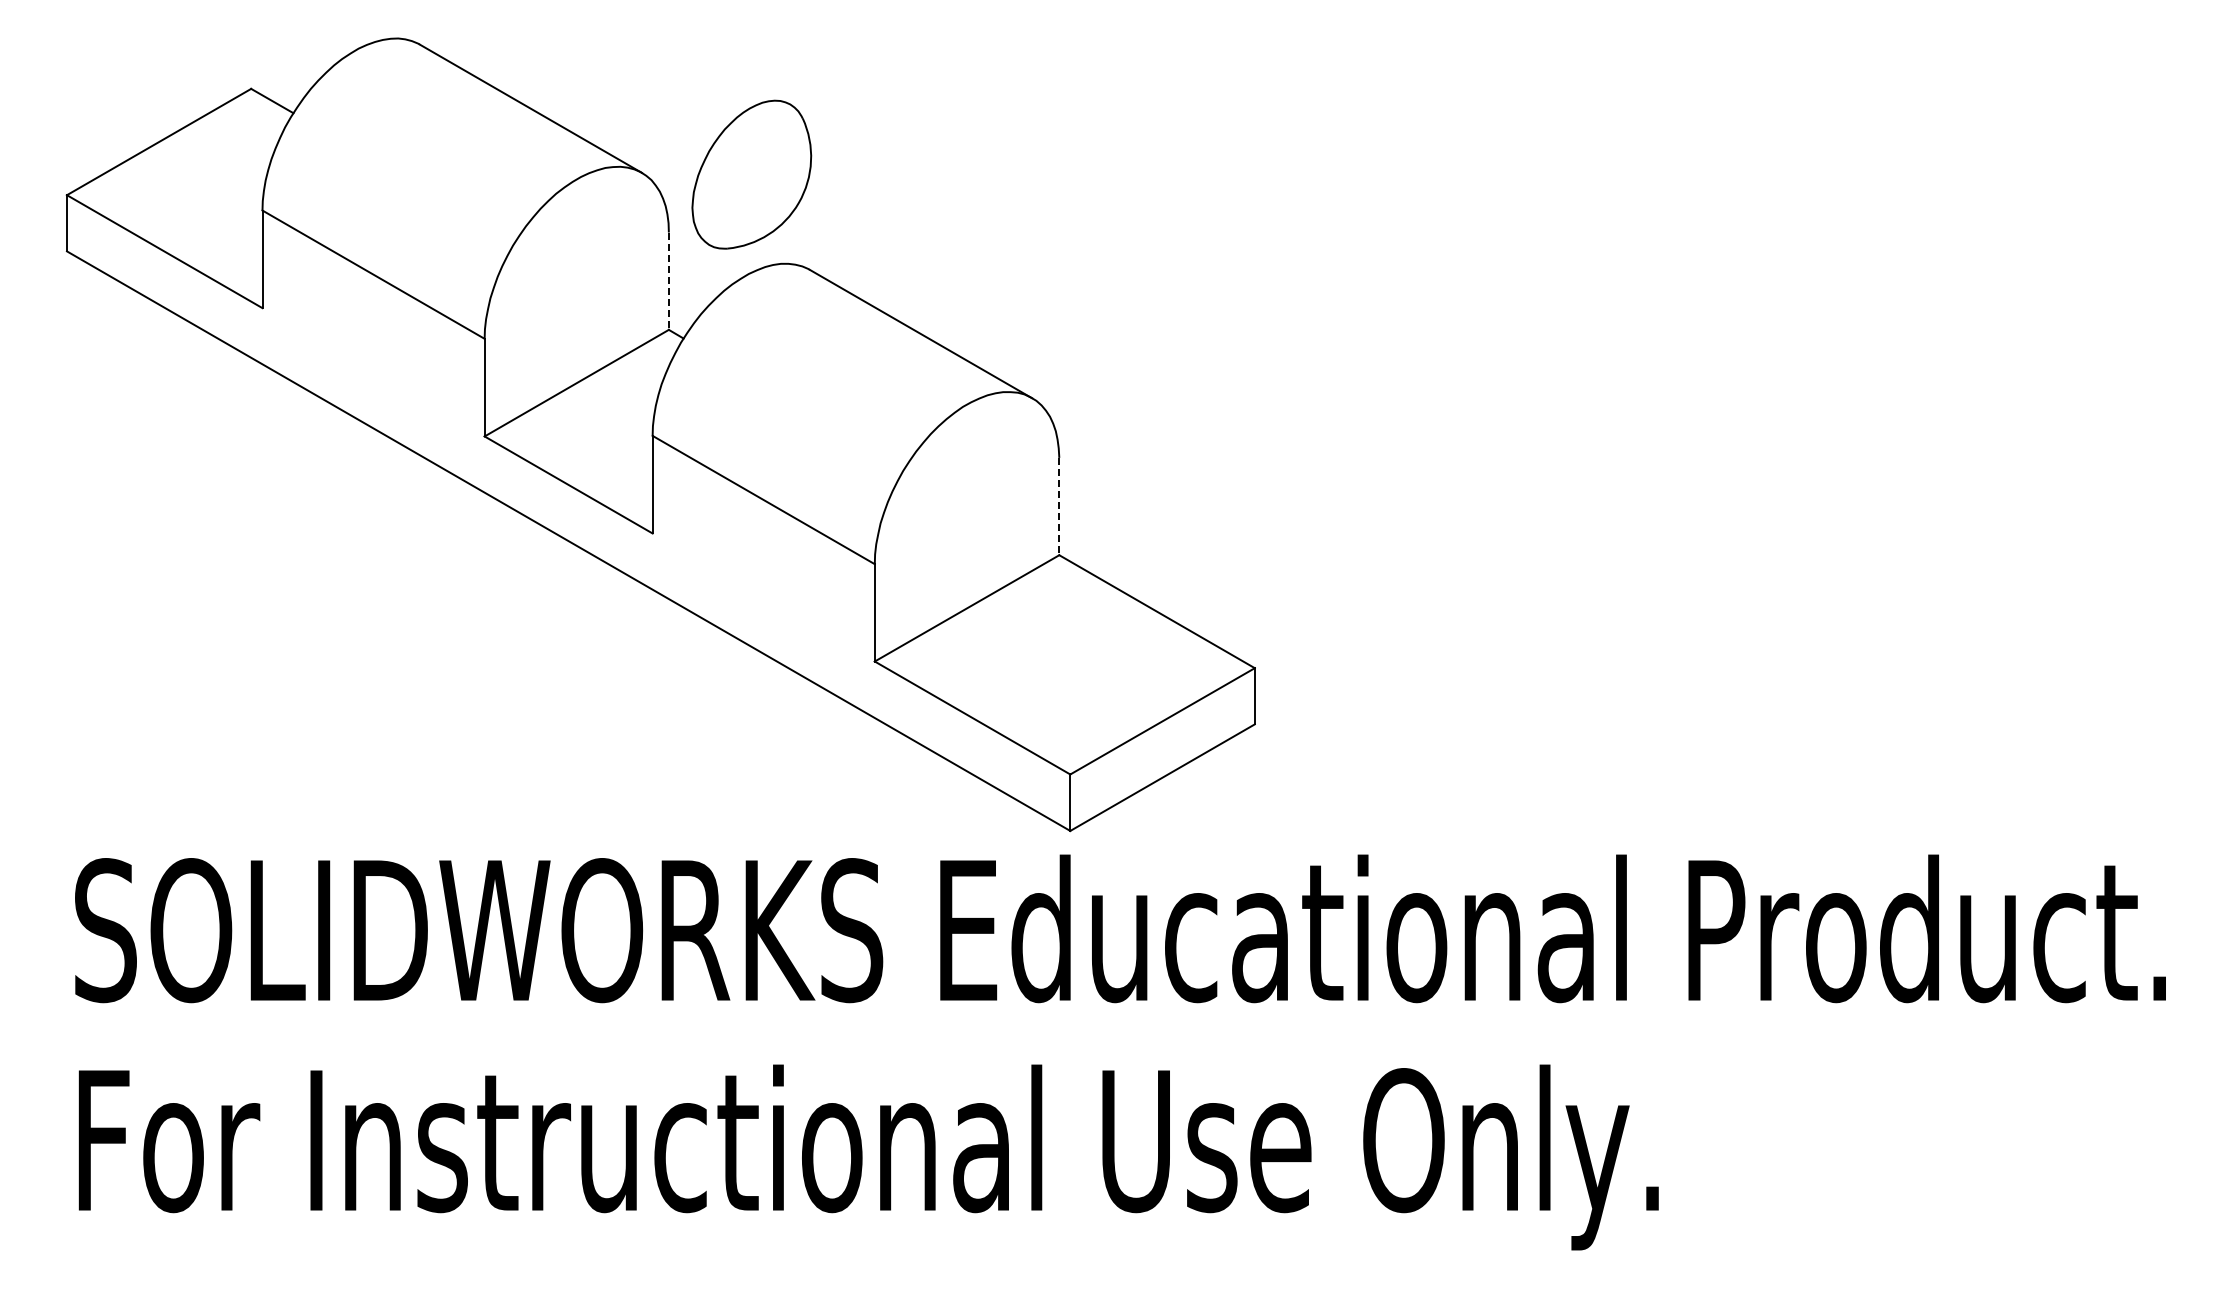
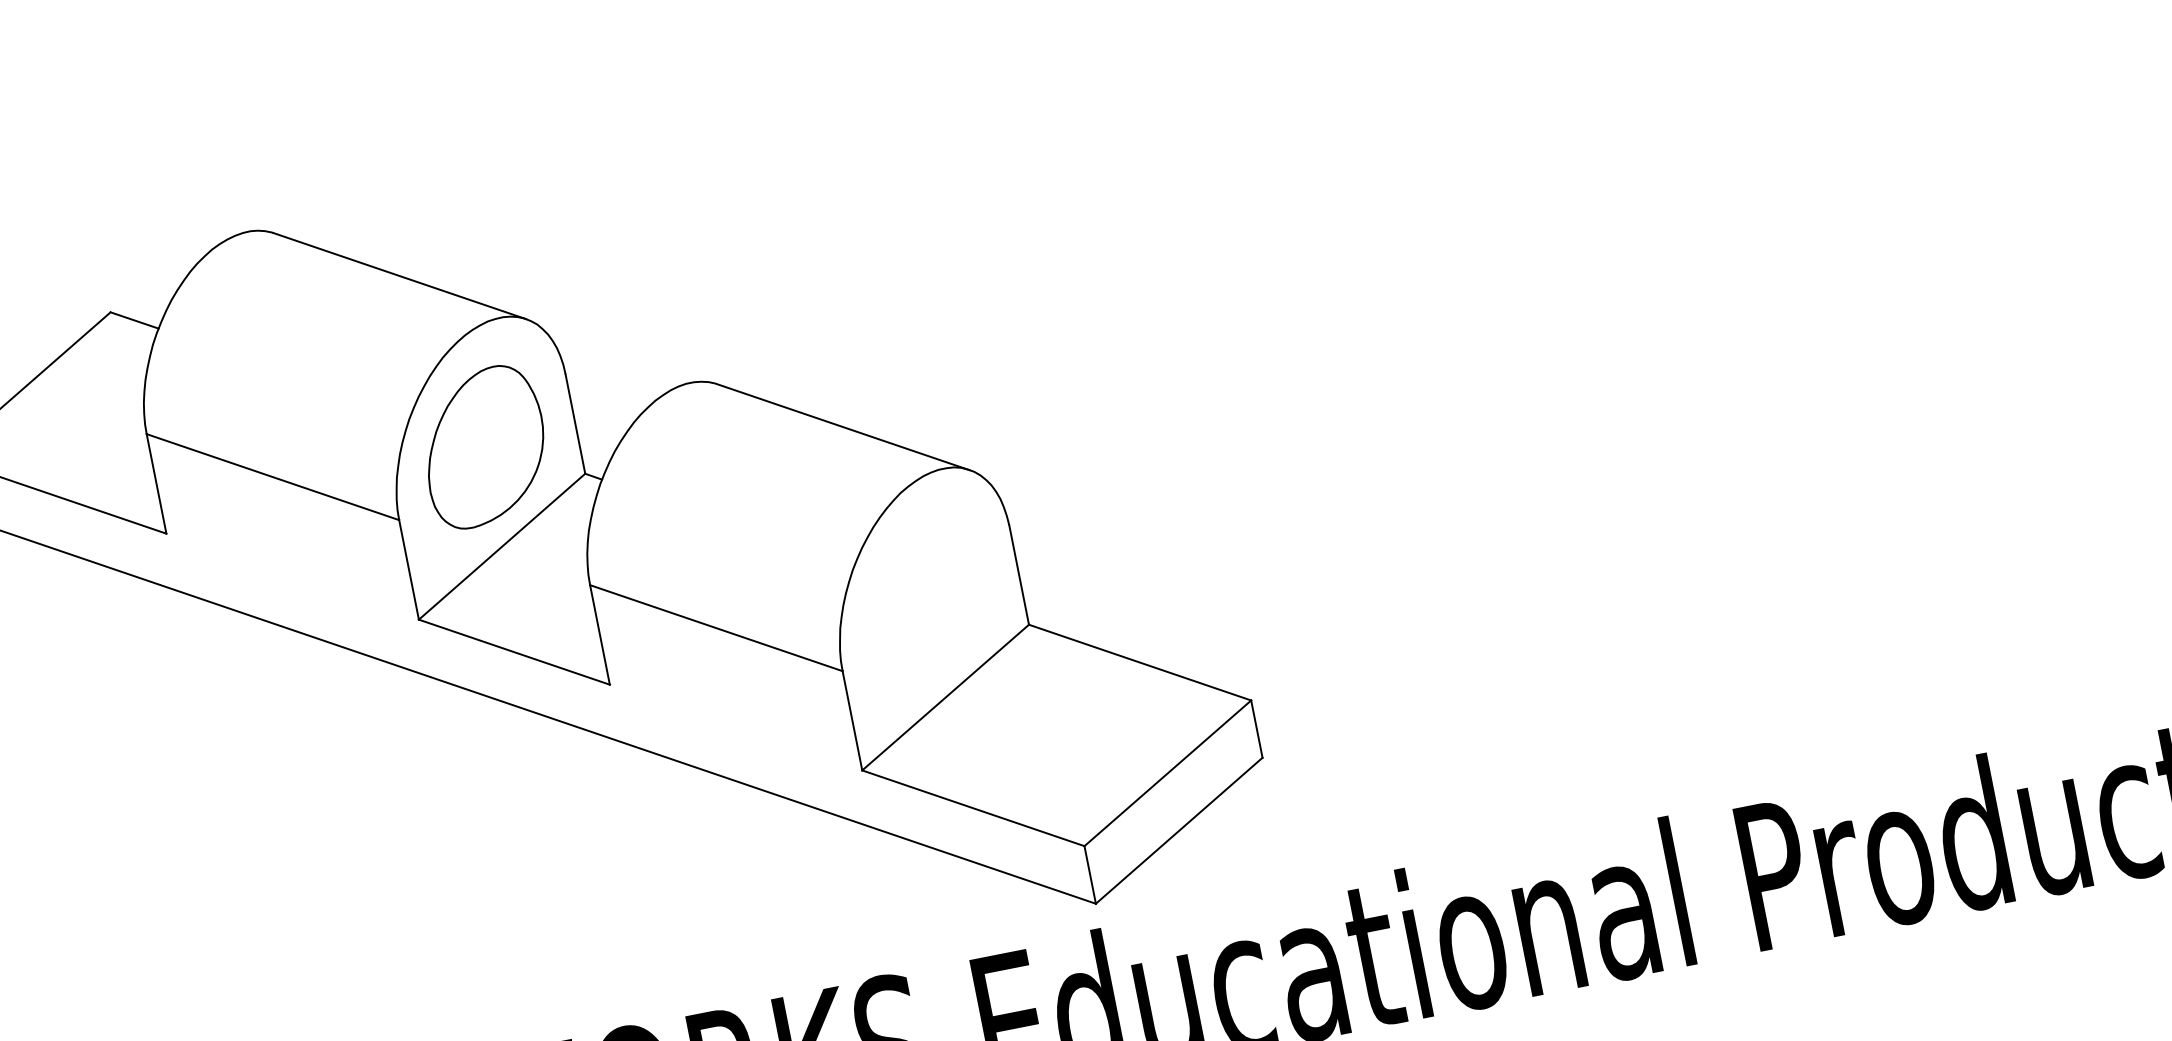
part: (751, 174) -> (484, 446), moved
line: (668, 281) -> (575, 424), dashed -> solid
line: (1059, 506) -> (1019, 575), dashed -> solid

